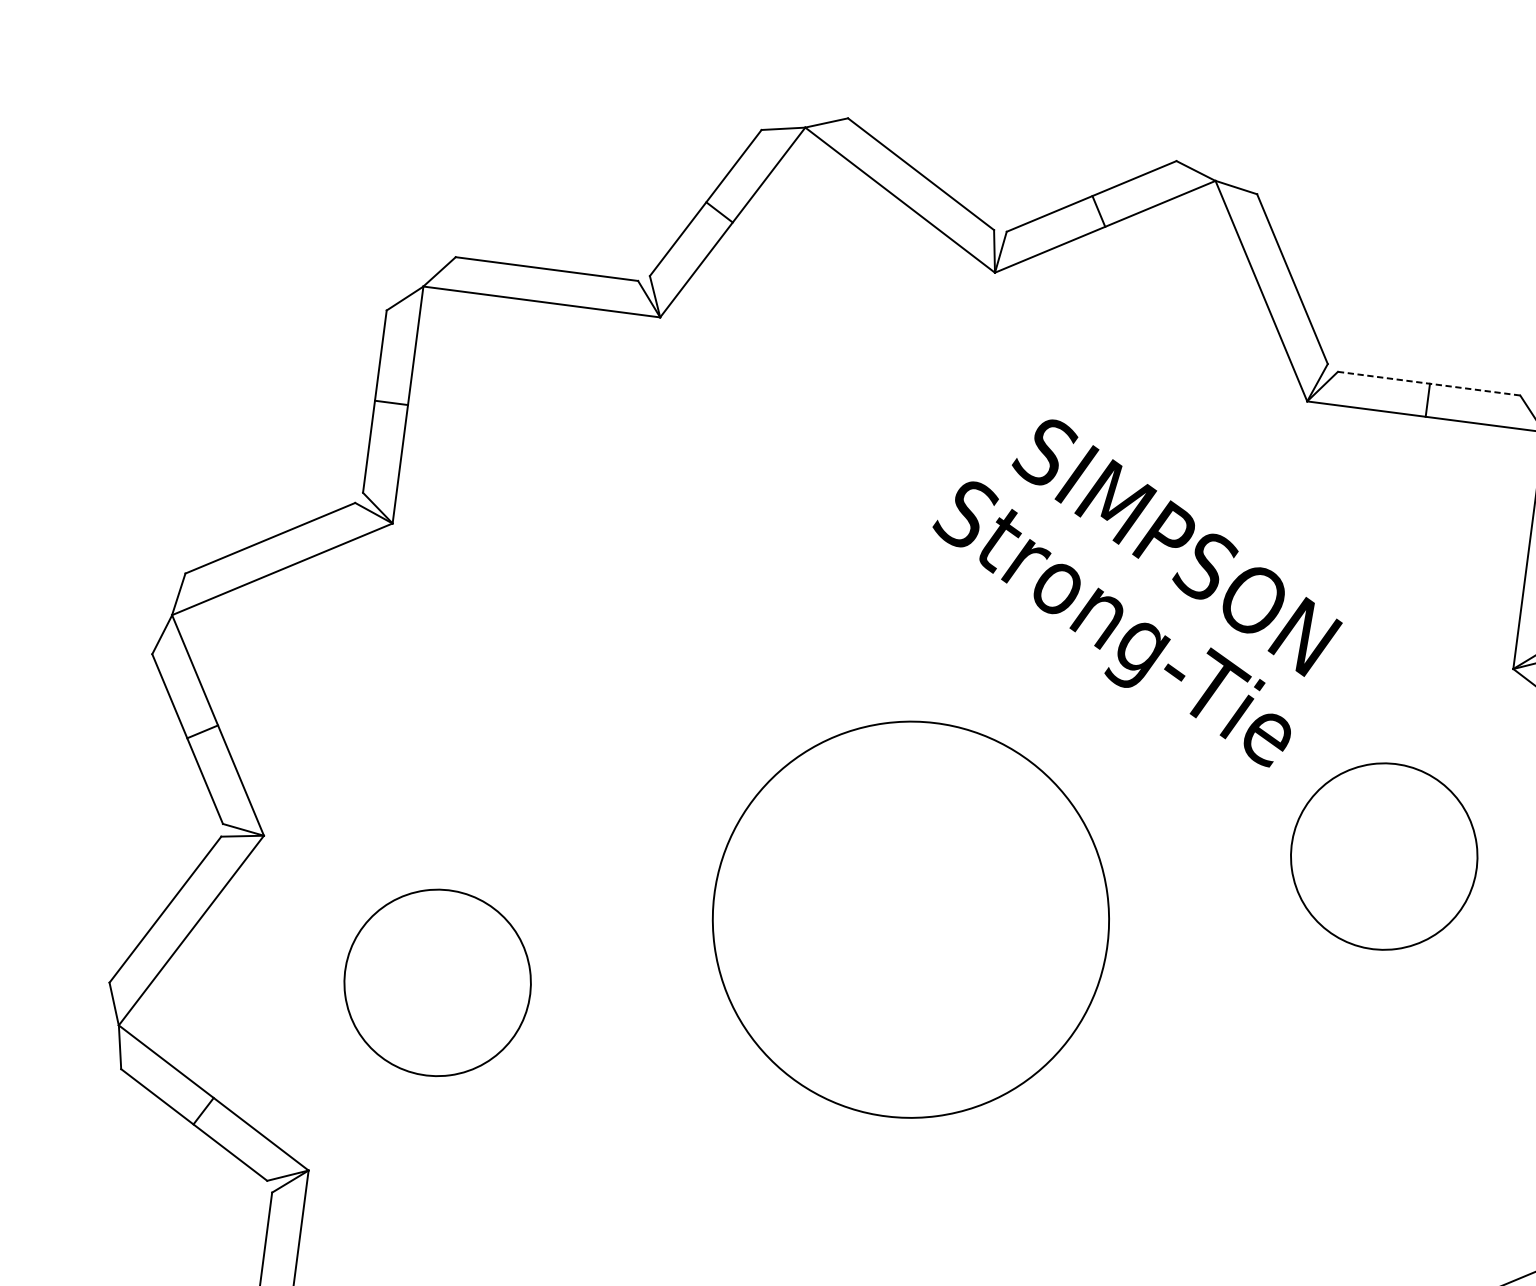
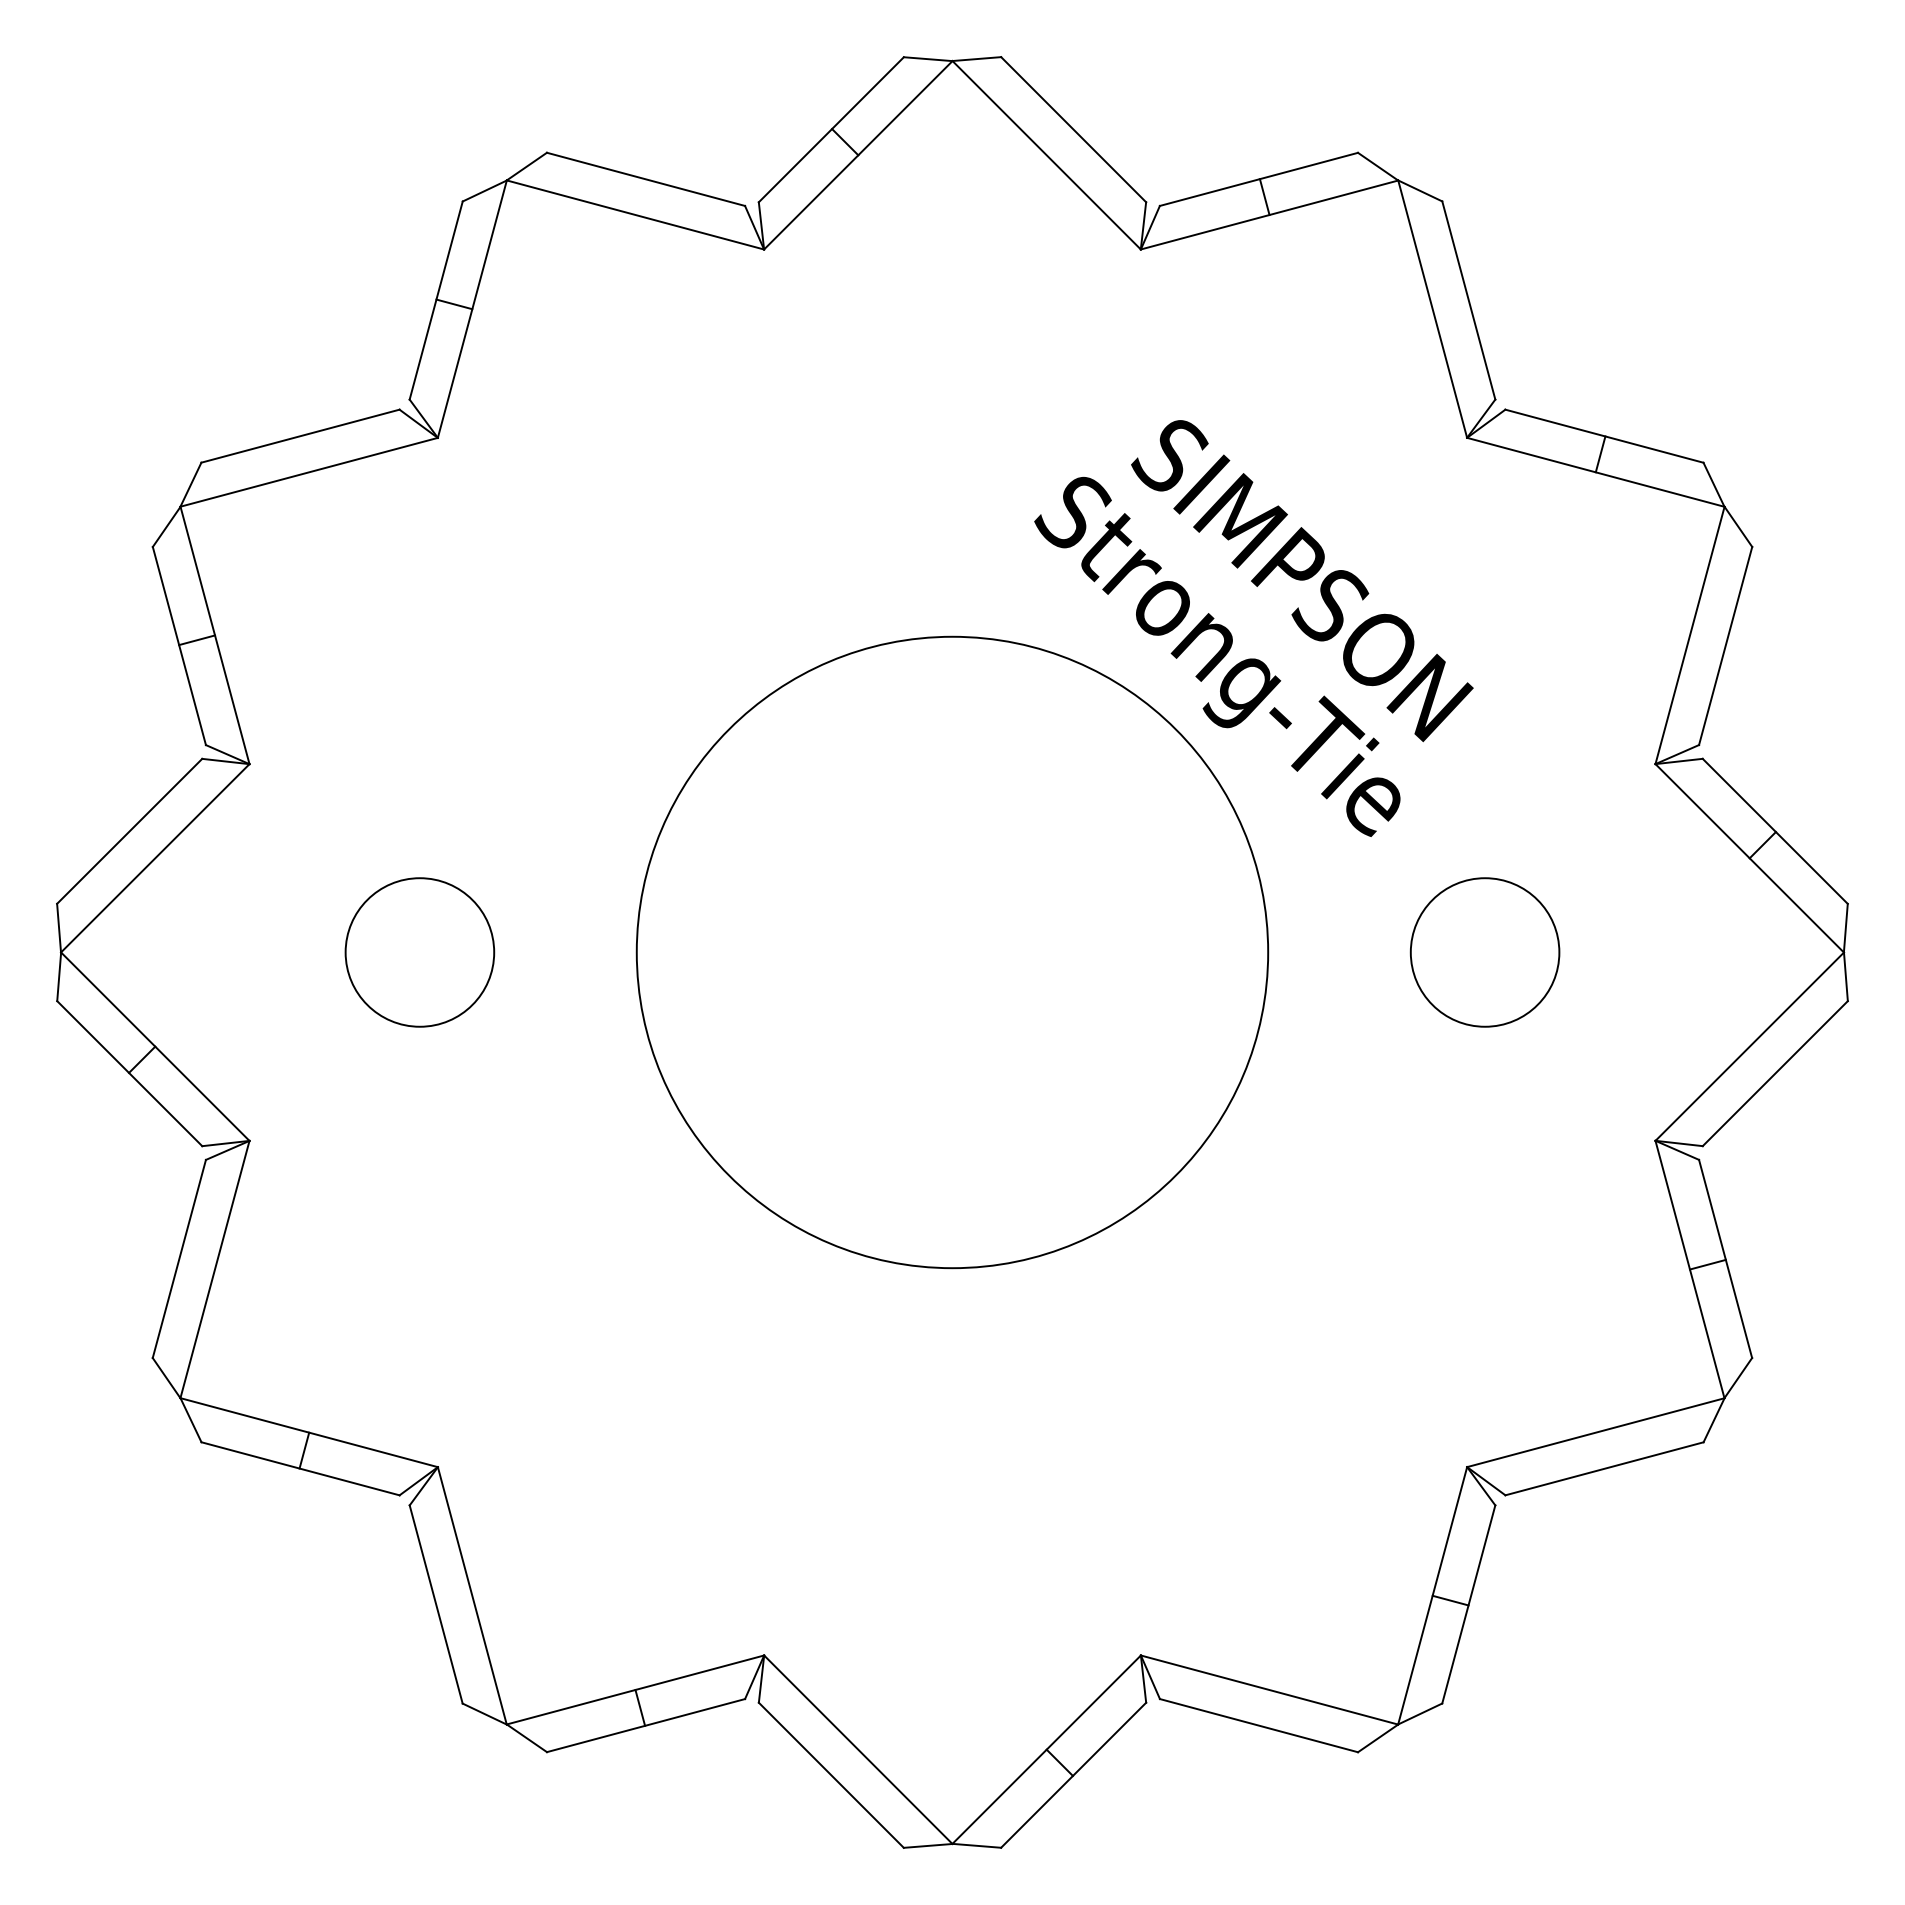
line: (1429, 383) -> (1604, 436), dashed -> solid
circle: (1383, 856) -> (1484, 952), size x0.71
circle: (910, 919) -> (952, 952), size x1.43
circle: (437, 982) -> (419, 952), size x0.71

